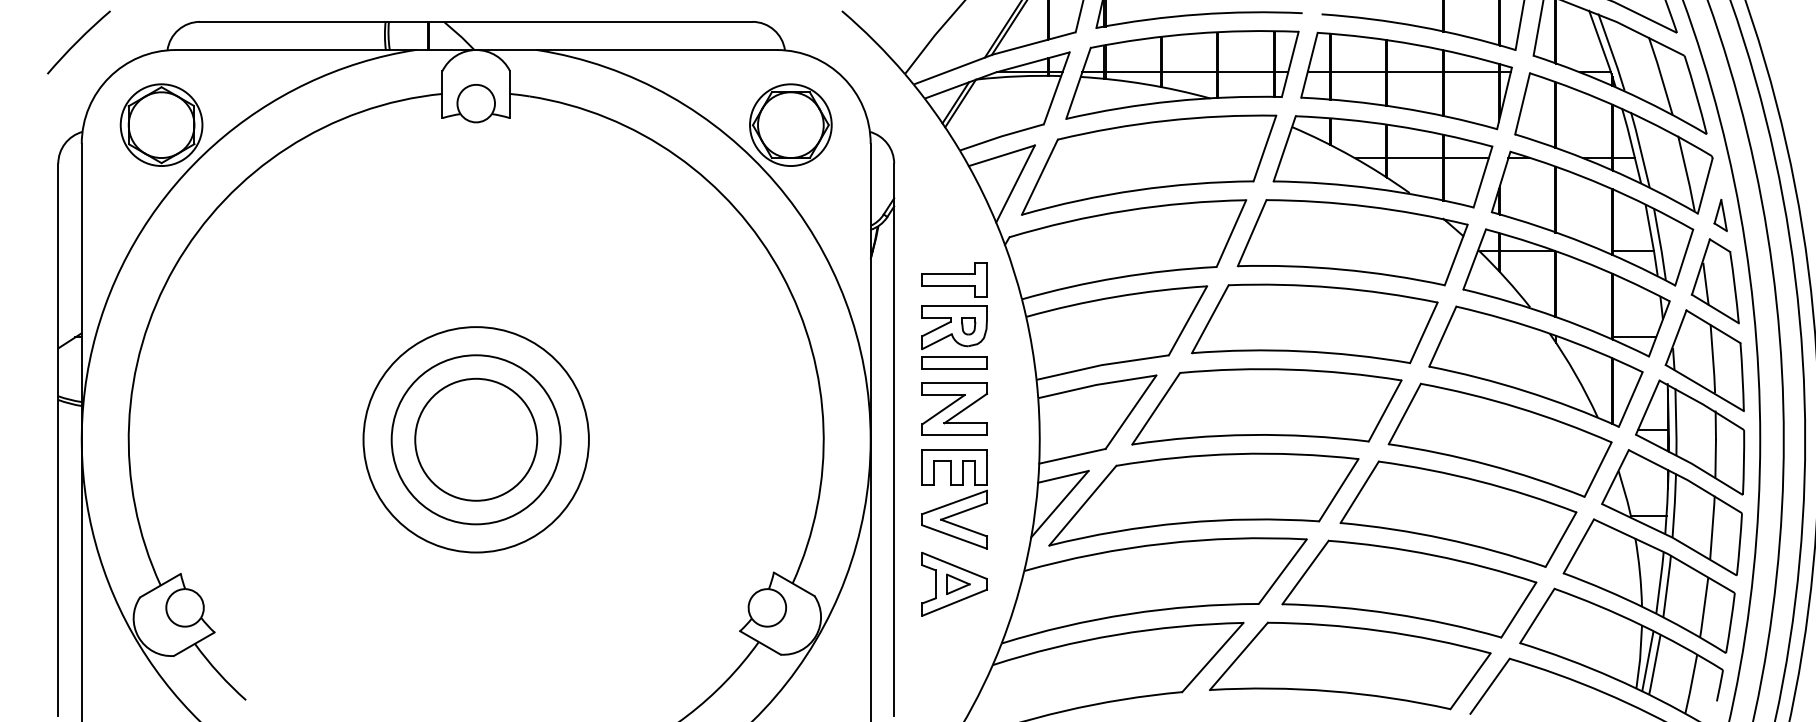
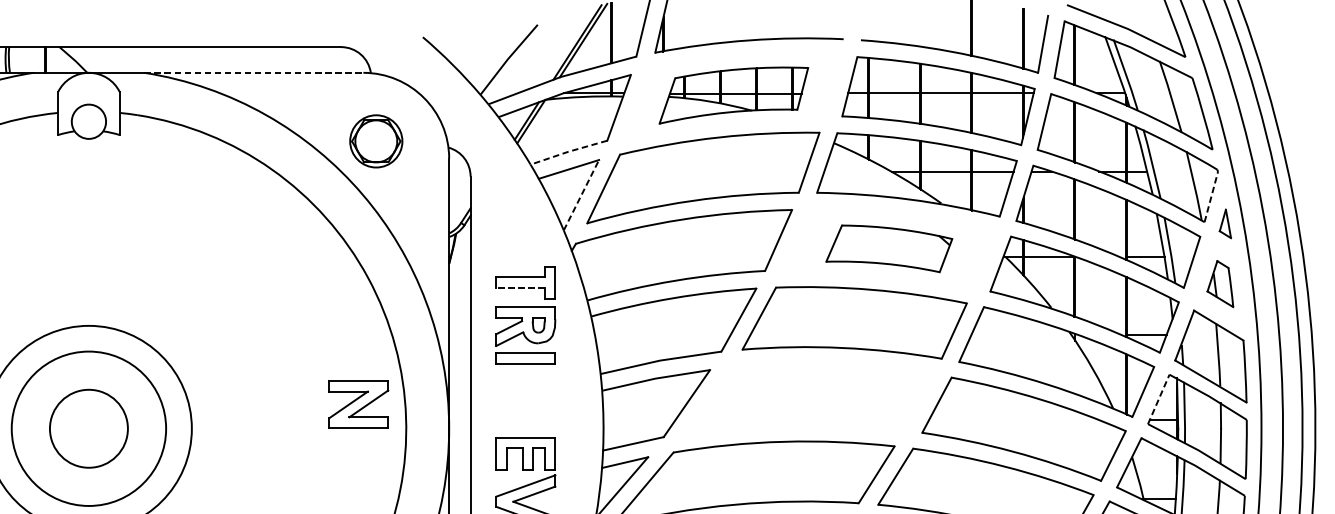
line: (656, 50) -> (253, 73), solid -> dashed
part: (1182, 74) -> (733, 95), size x0.7
part: (790, 124) -> (375, 140), size x0.7
line: (1001, 136) -> (568, 151), solid -> dashed
line: (1015, 183) -> (581, 194), solid -> dashed
line: (1705, 185) -> (1211, 196), solid -> dashed
part: (1352, 242) -> (889, 248), size x0.6
part: (1714, 281) -> (1219, 284), size x0.6
line: (948, 285) -> (520, 287), solid -> dashed
part: (1266, 406) -> (810, 398), removed
line: (1647, 407) -> (1158, 399), solid -> dashed
part: (954, 408) -> (358, 403), moved
circle: (476, 439) -> (89, 428), size x0.7

